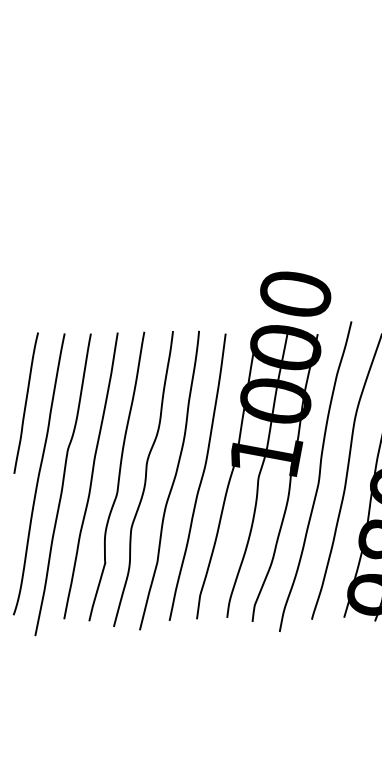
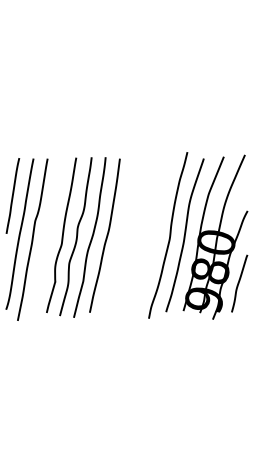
part: (262, 447) -> (139, 219), removed
curve: (90, 474) -> (47, 234), removed

